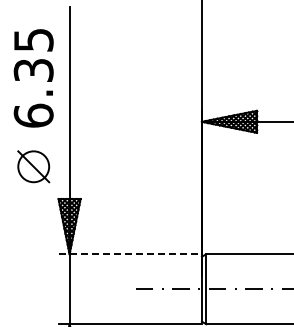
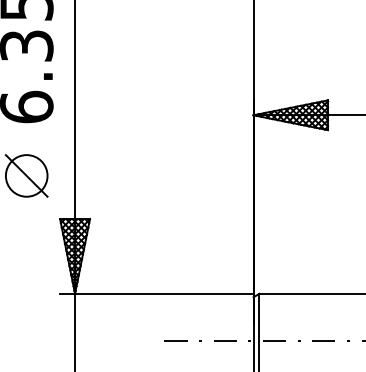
line: (130, 254) -> (157, 294), dashed -> solid

